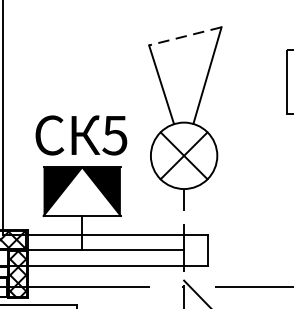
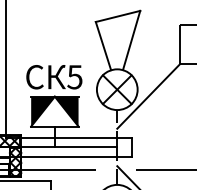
line: (186, 36) -> (118, 16), dashed -> solid
line: (235, 165) -> (148, 95), added

